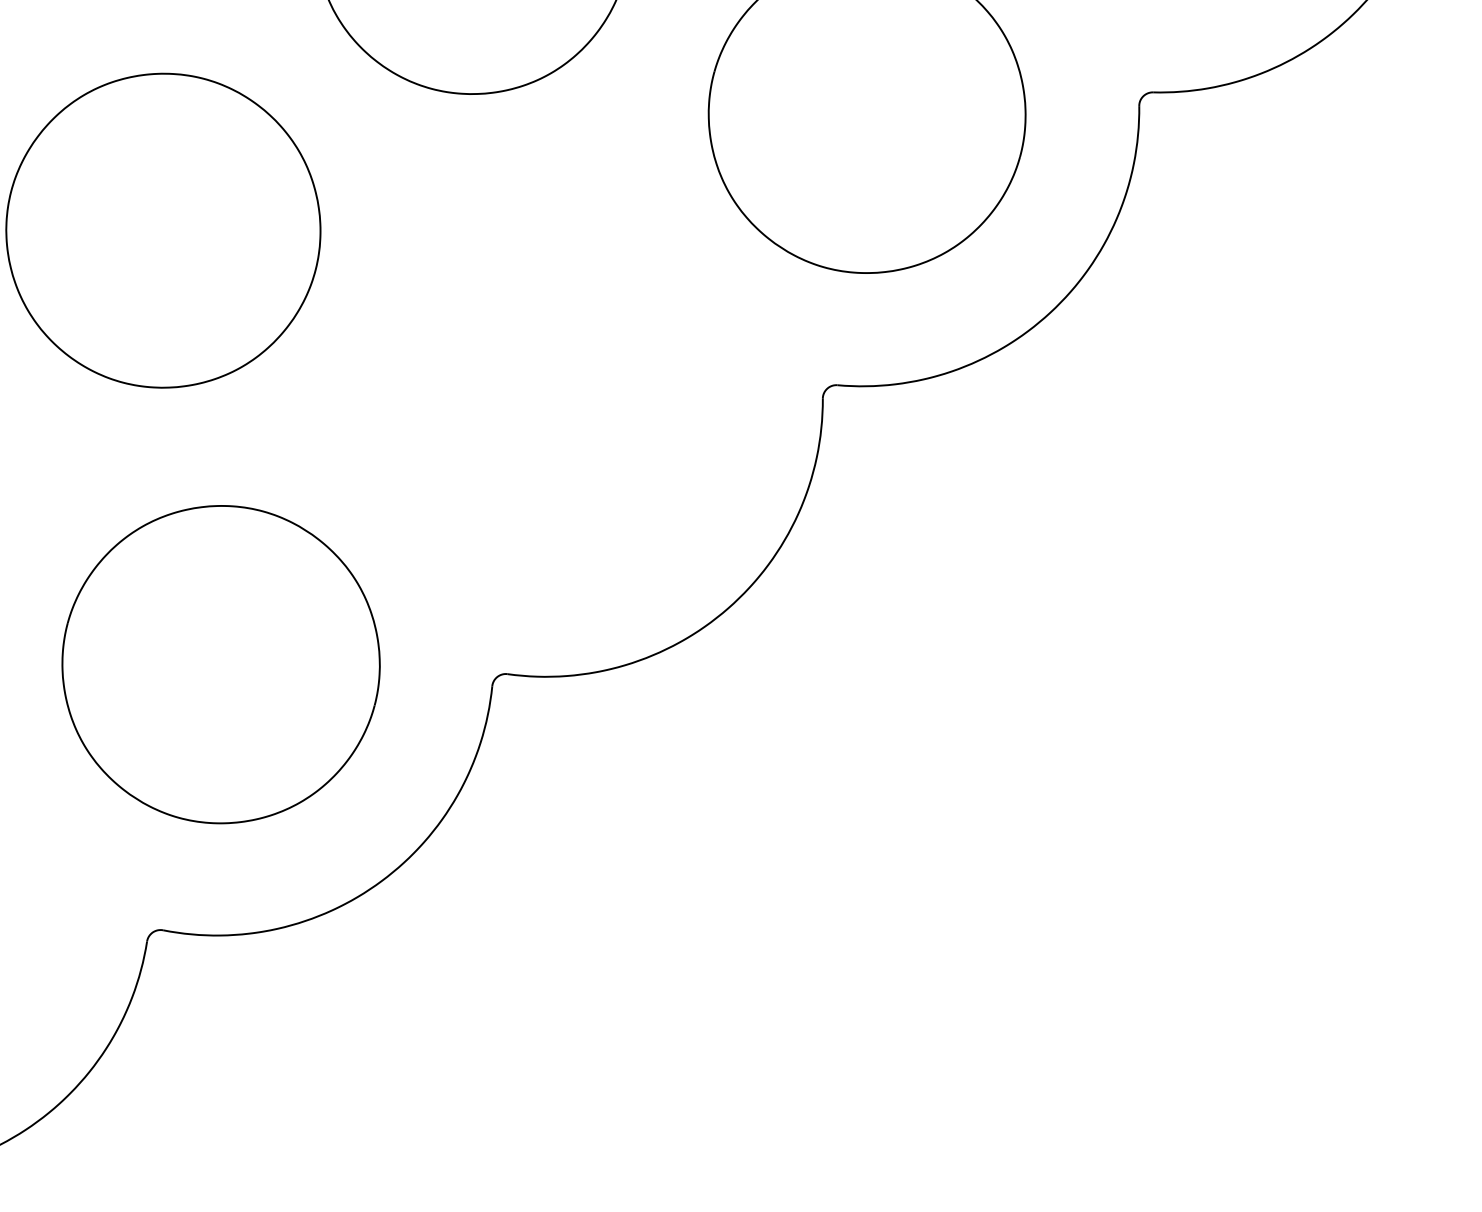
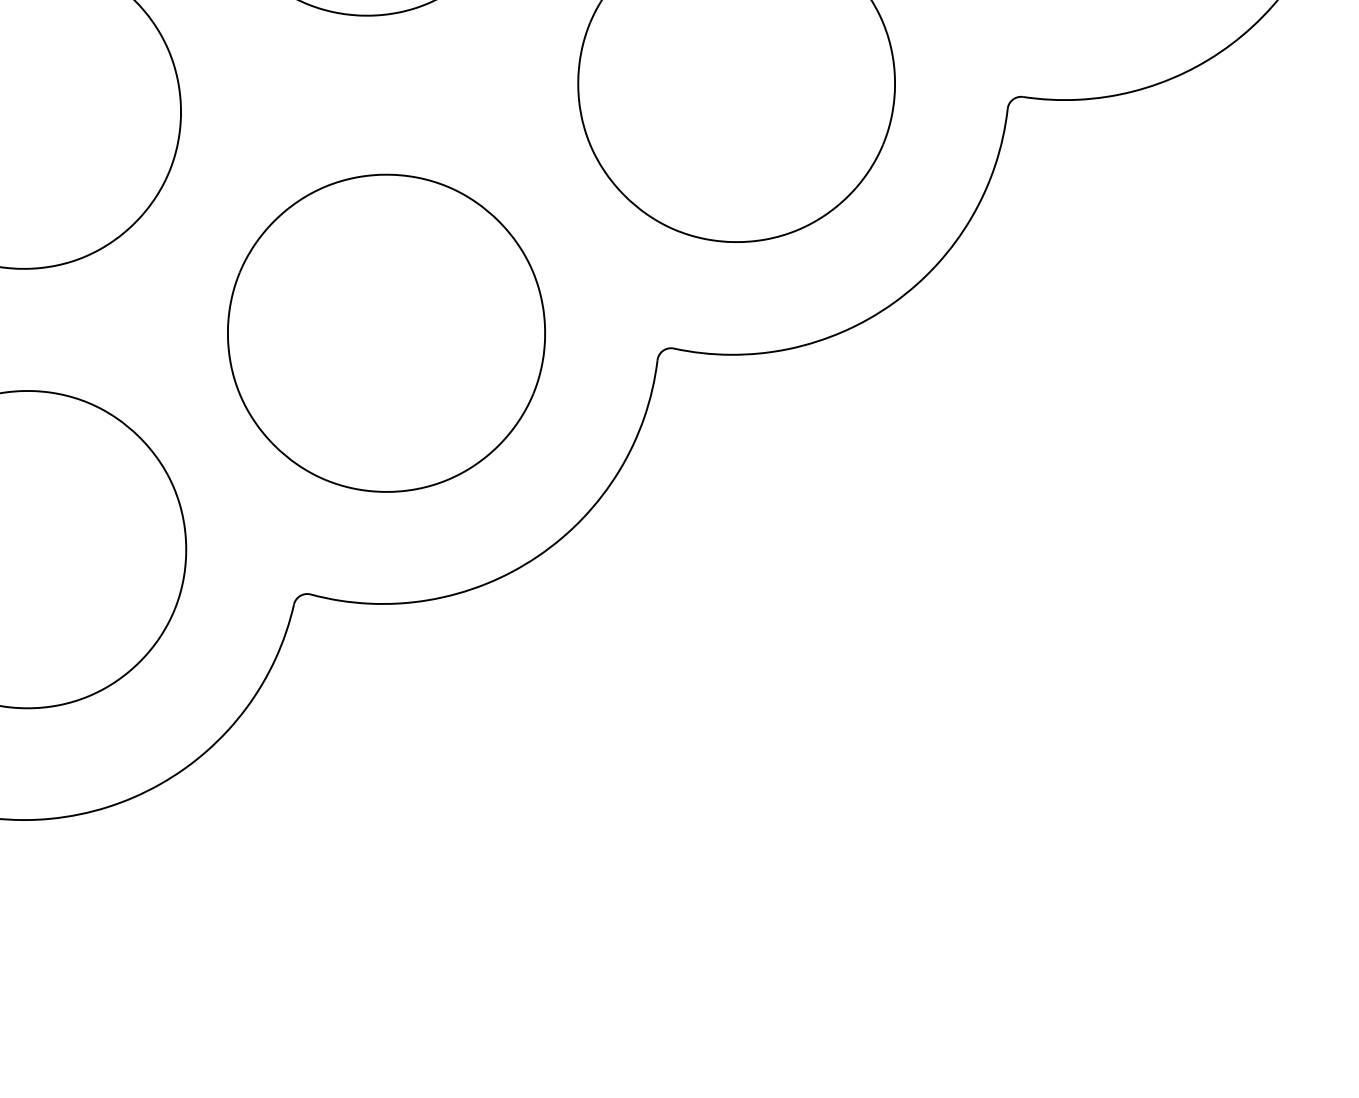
part: (550, 405) -> (386, 333), added

